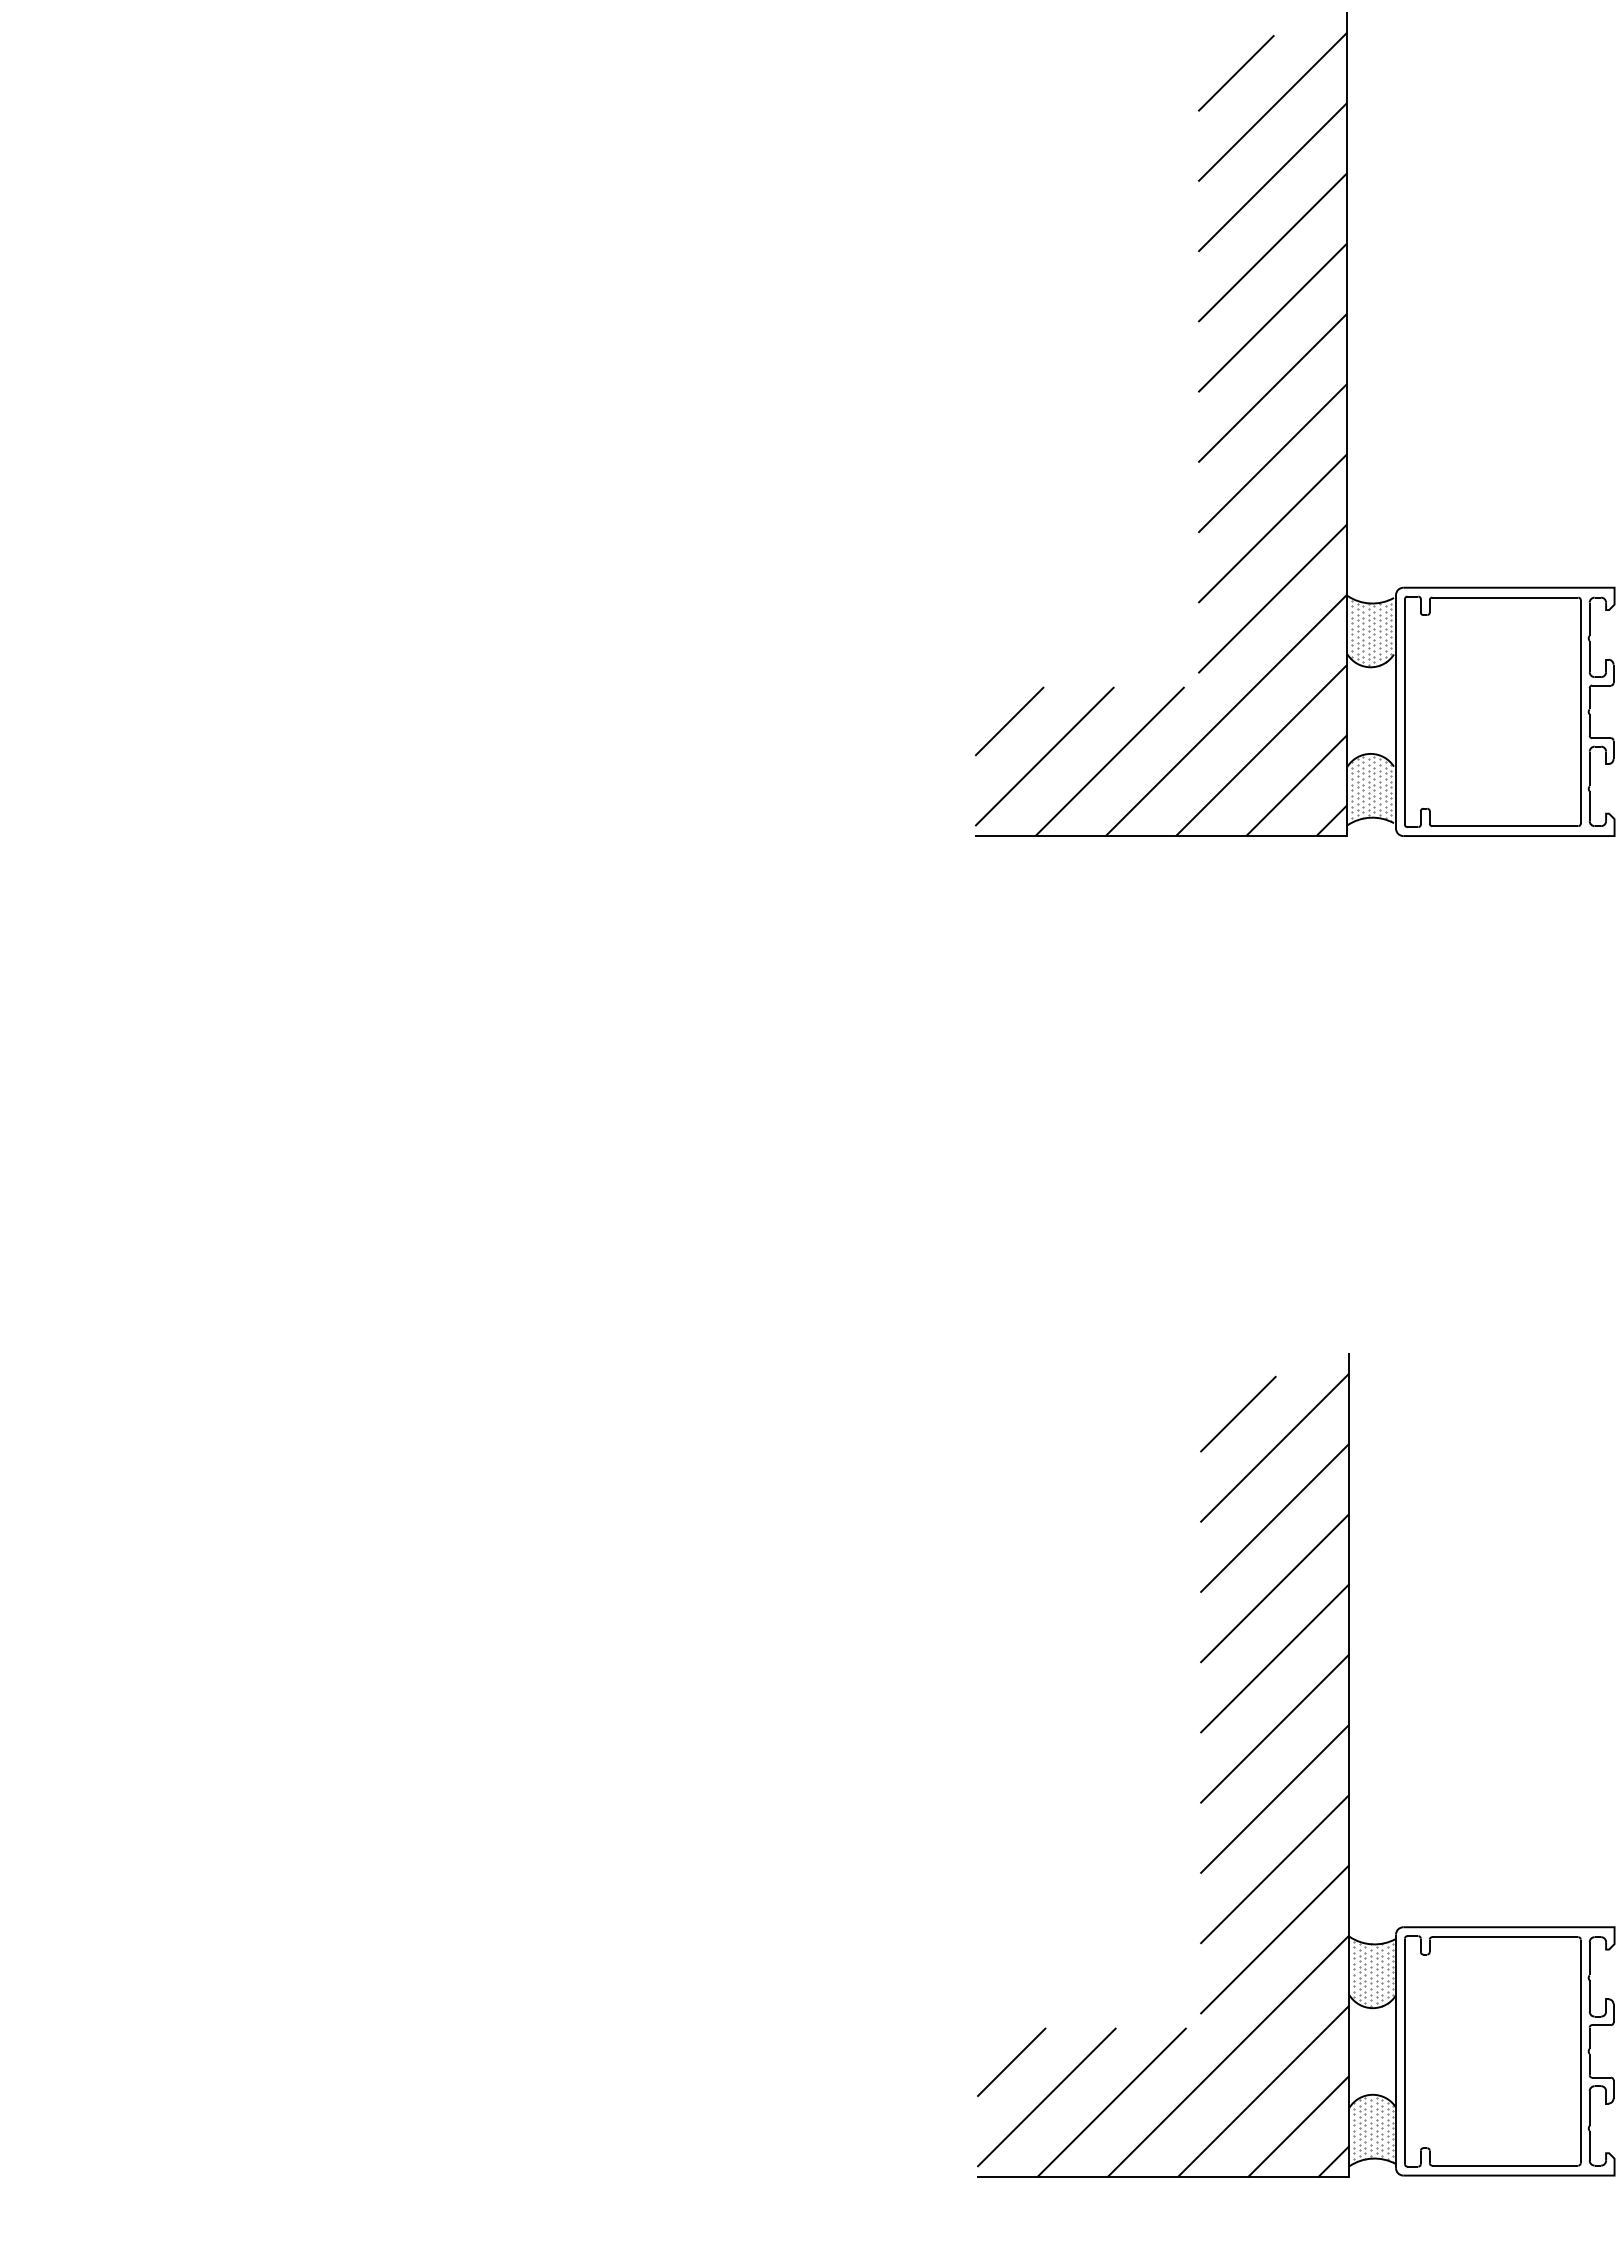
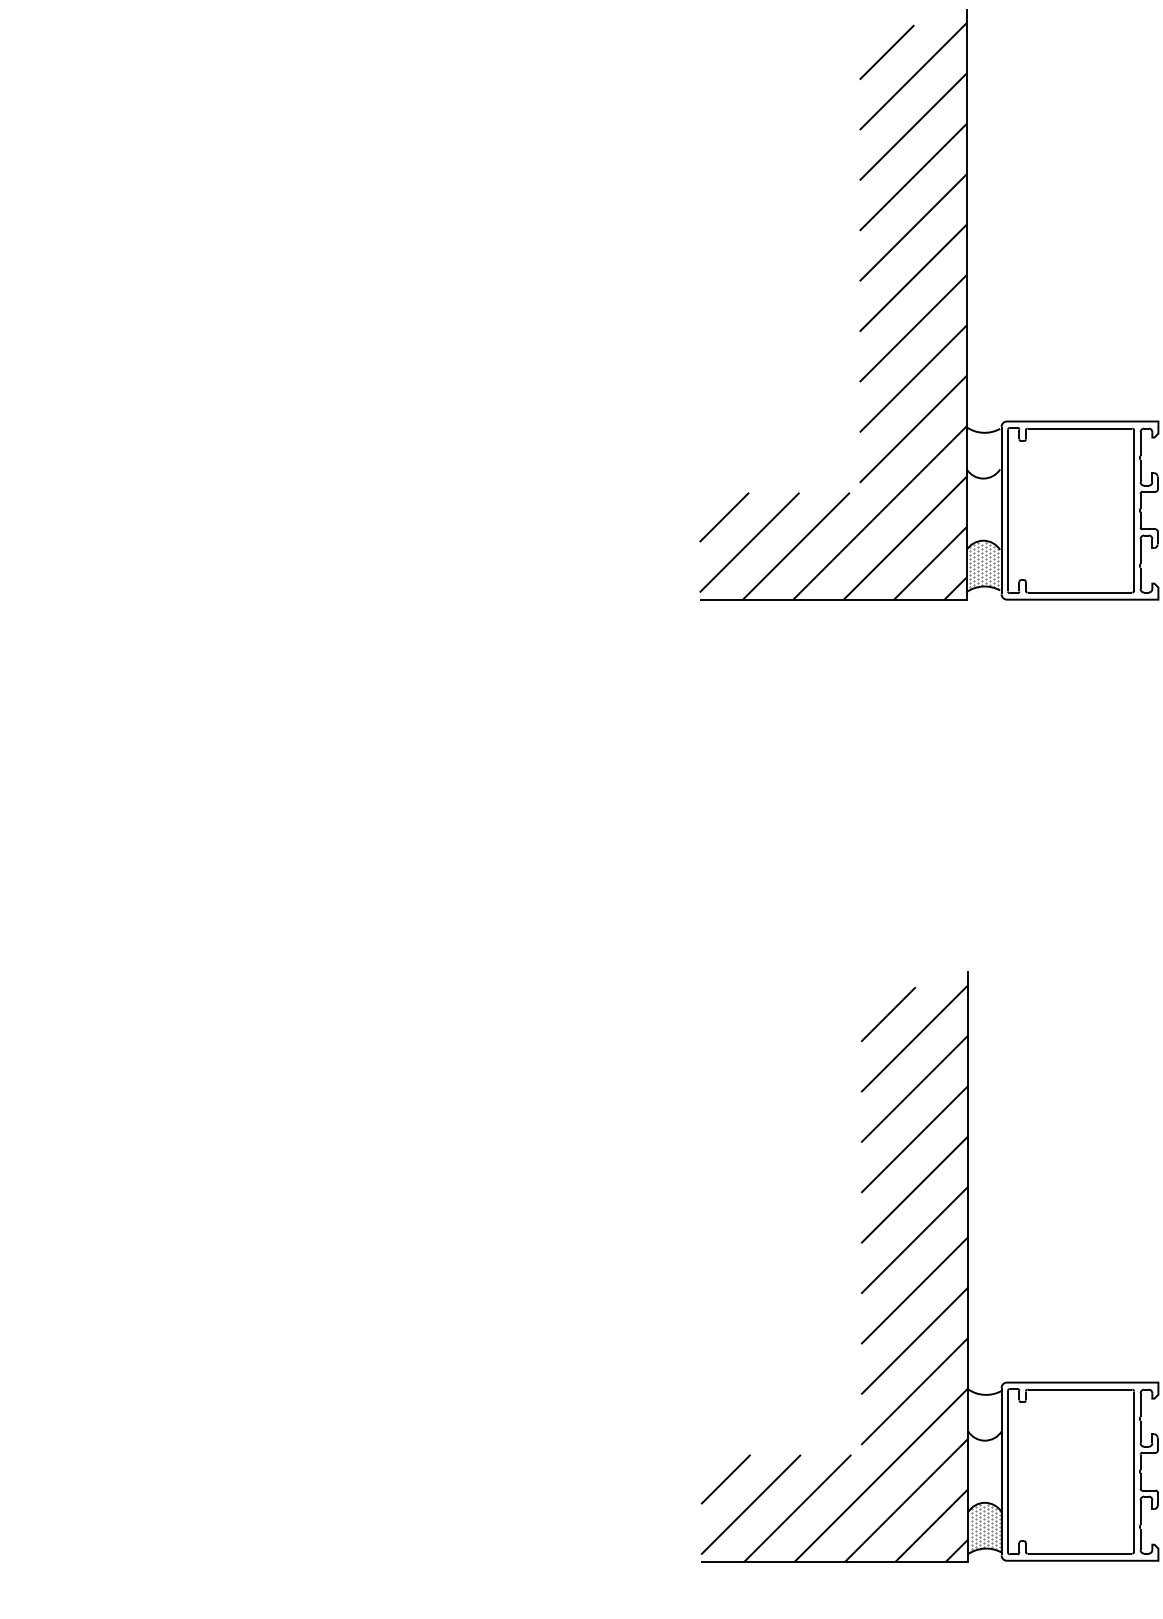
hatch: (1371, 632) -> (984, 453), removed
hatch: (1373, 1973) -> (985, 1415), removed

